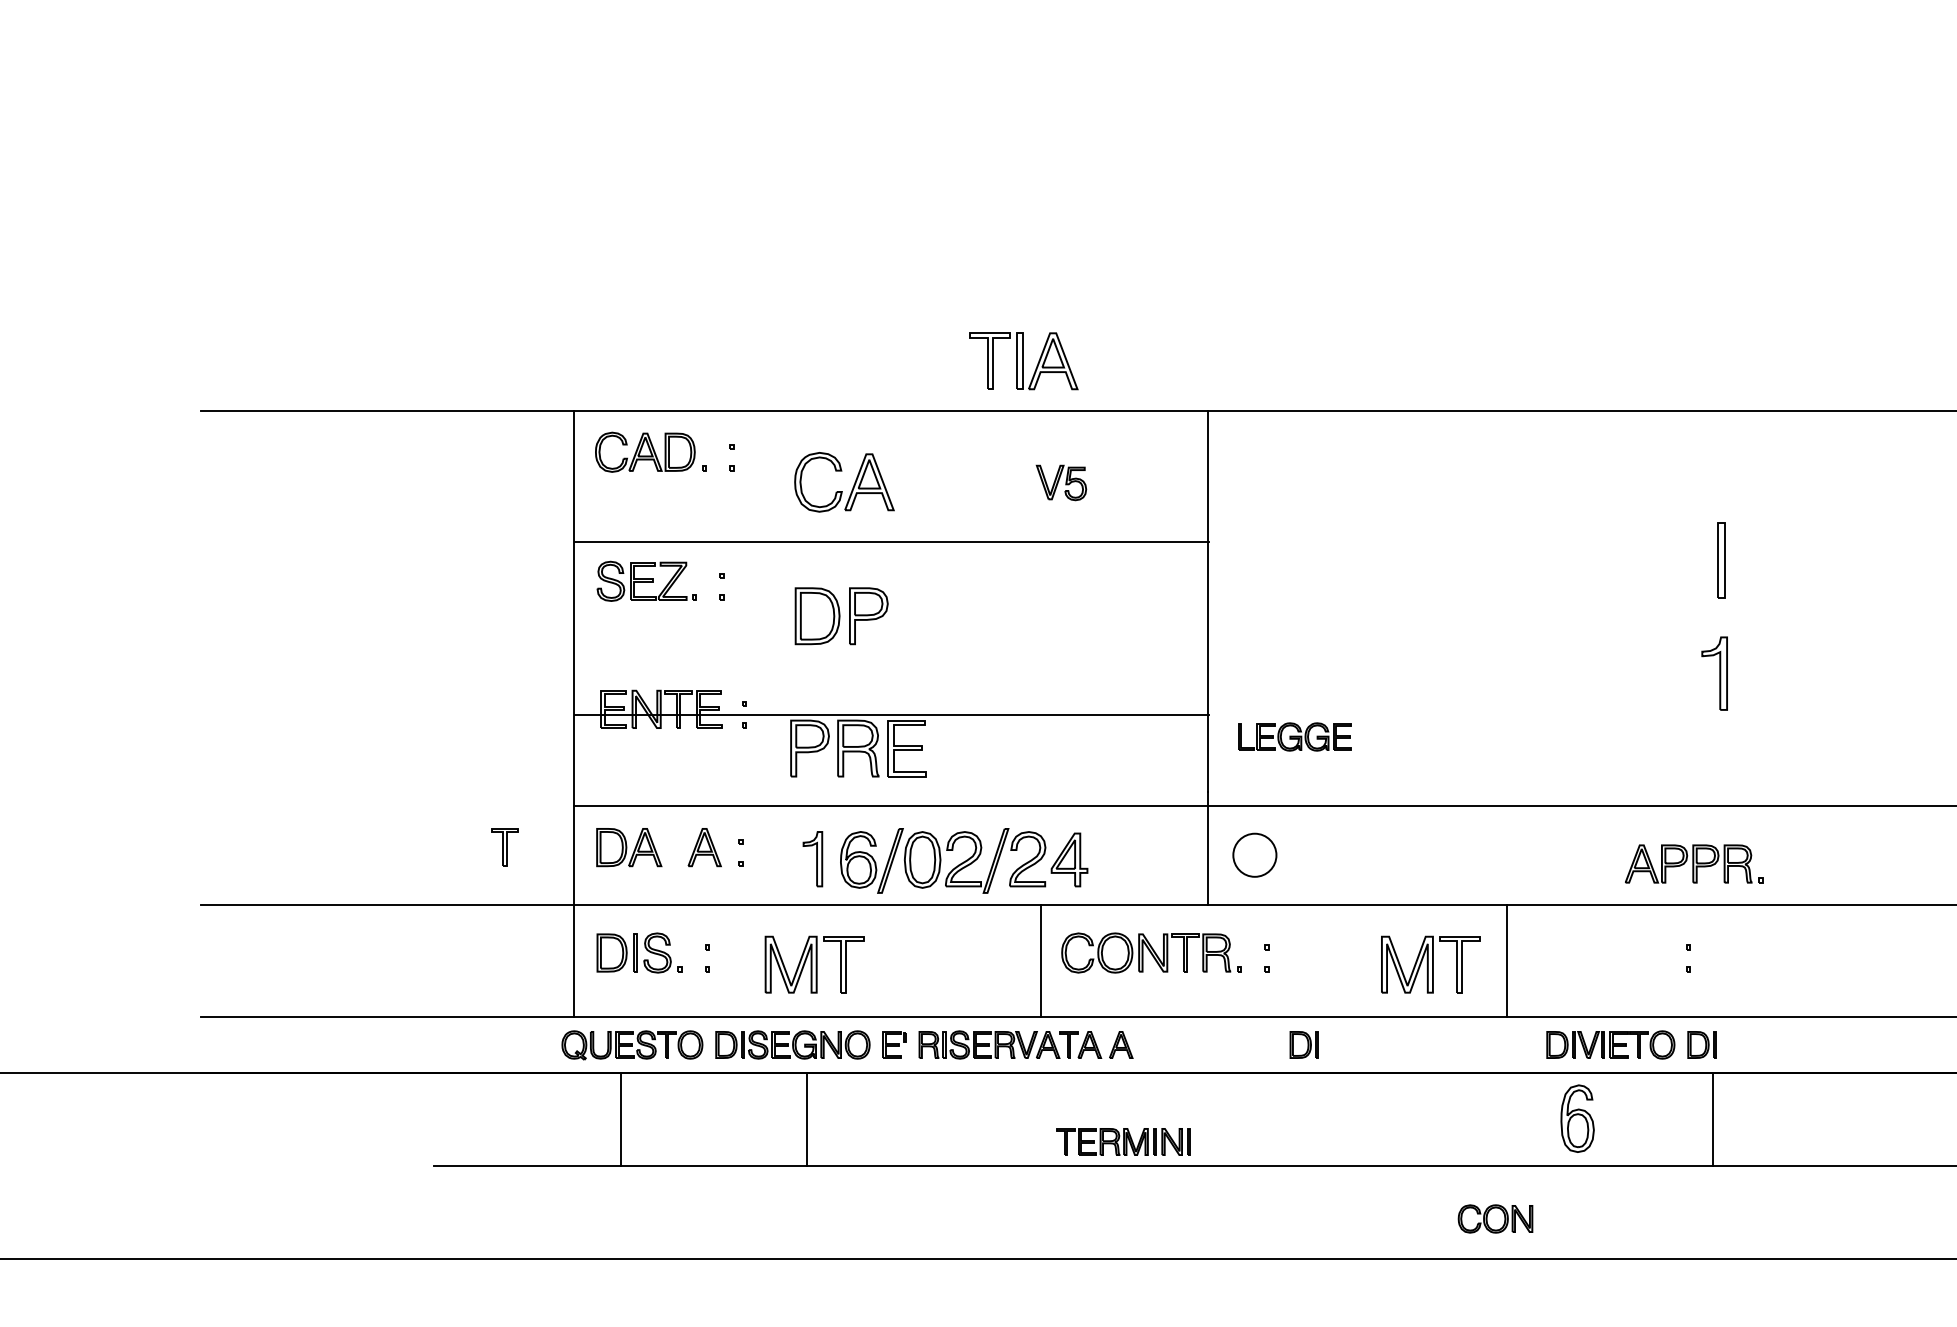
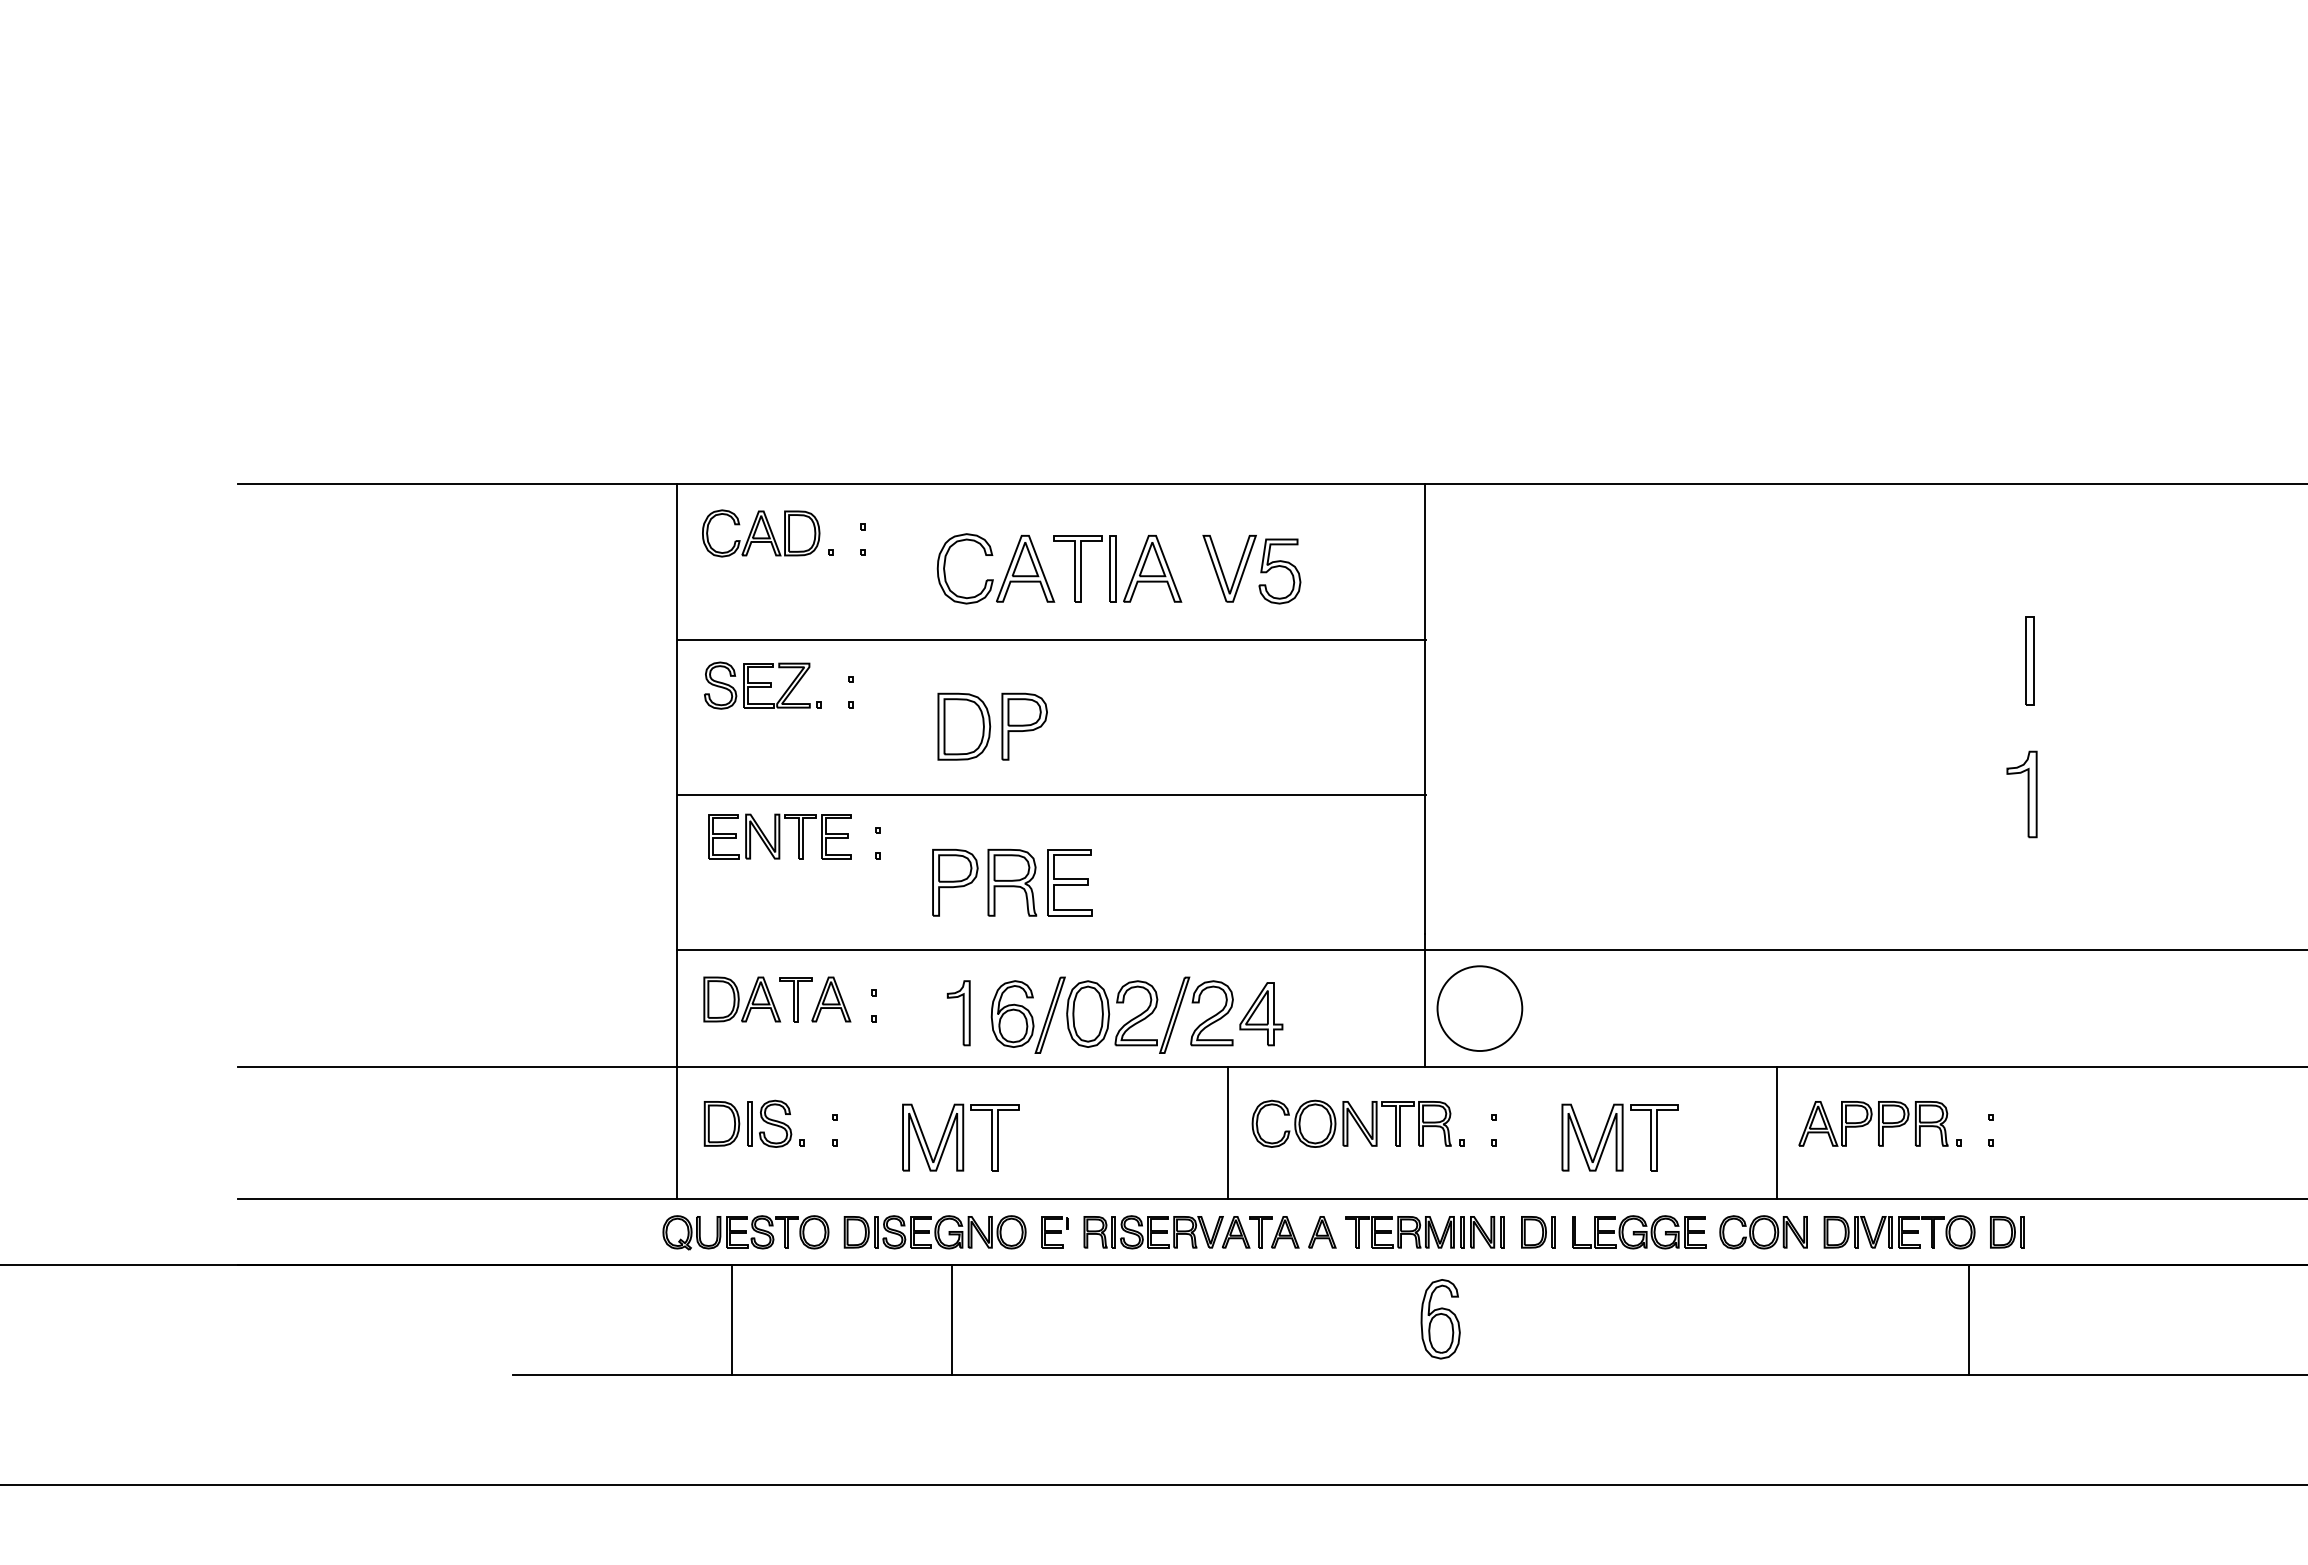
part: (1023, 361) -> (1117, 569), moved
part: (1061, 482) -> (1251, 569), size x1.67
line: (891, 715) -> (1051, 795), moved
part: (1294, 736) -> (1638, 1231), moved
part: (504, 847) -> (795, 999), moved
circle: (1254, 855) -> (1479, 1008), size x1.67
part: (1694, 863) -> (1880, 1123), moved
part: (1430, 964) -> (1619, 1137), moved
part: (1577, 1118) -> (1440, 1318), moved
line: (1712, 1118) -> (1968, 1318), moved
part: (1123, 1141) -> (1425, 1231), moved
part: (1495, 1218) -> (1763, 1231), moved

